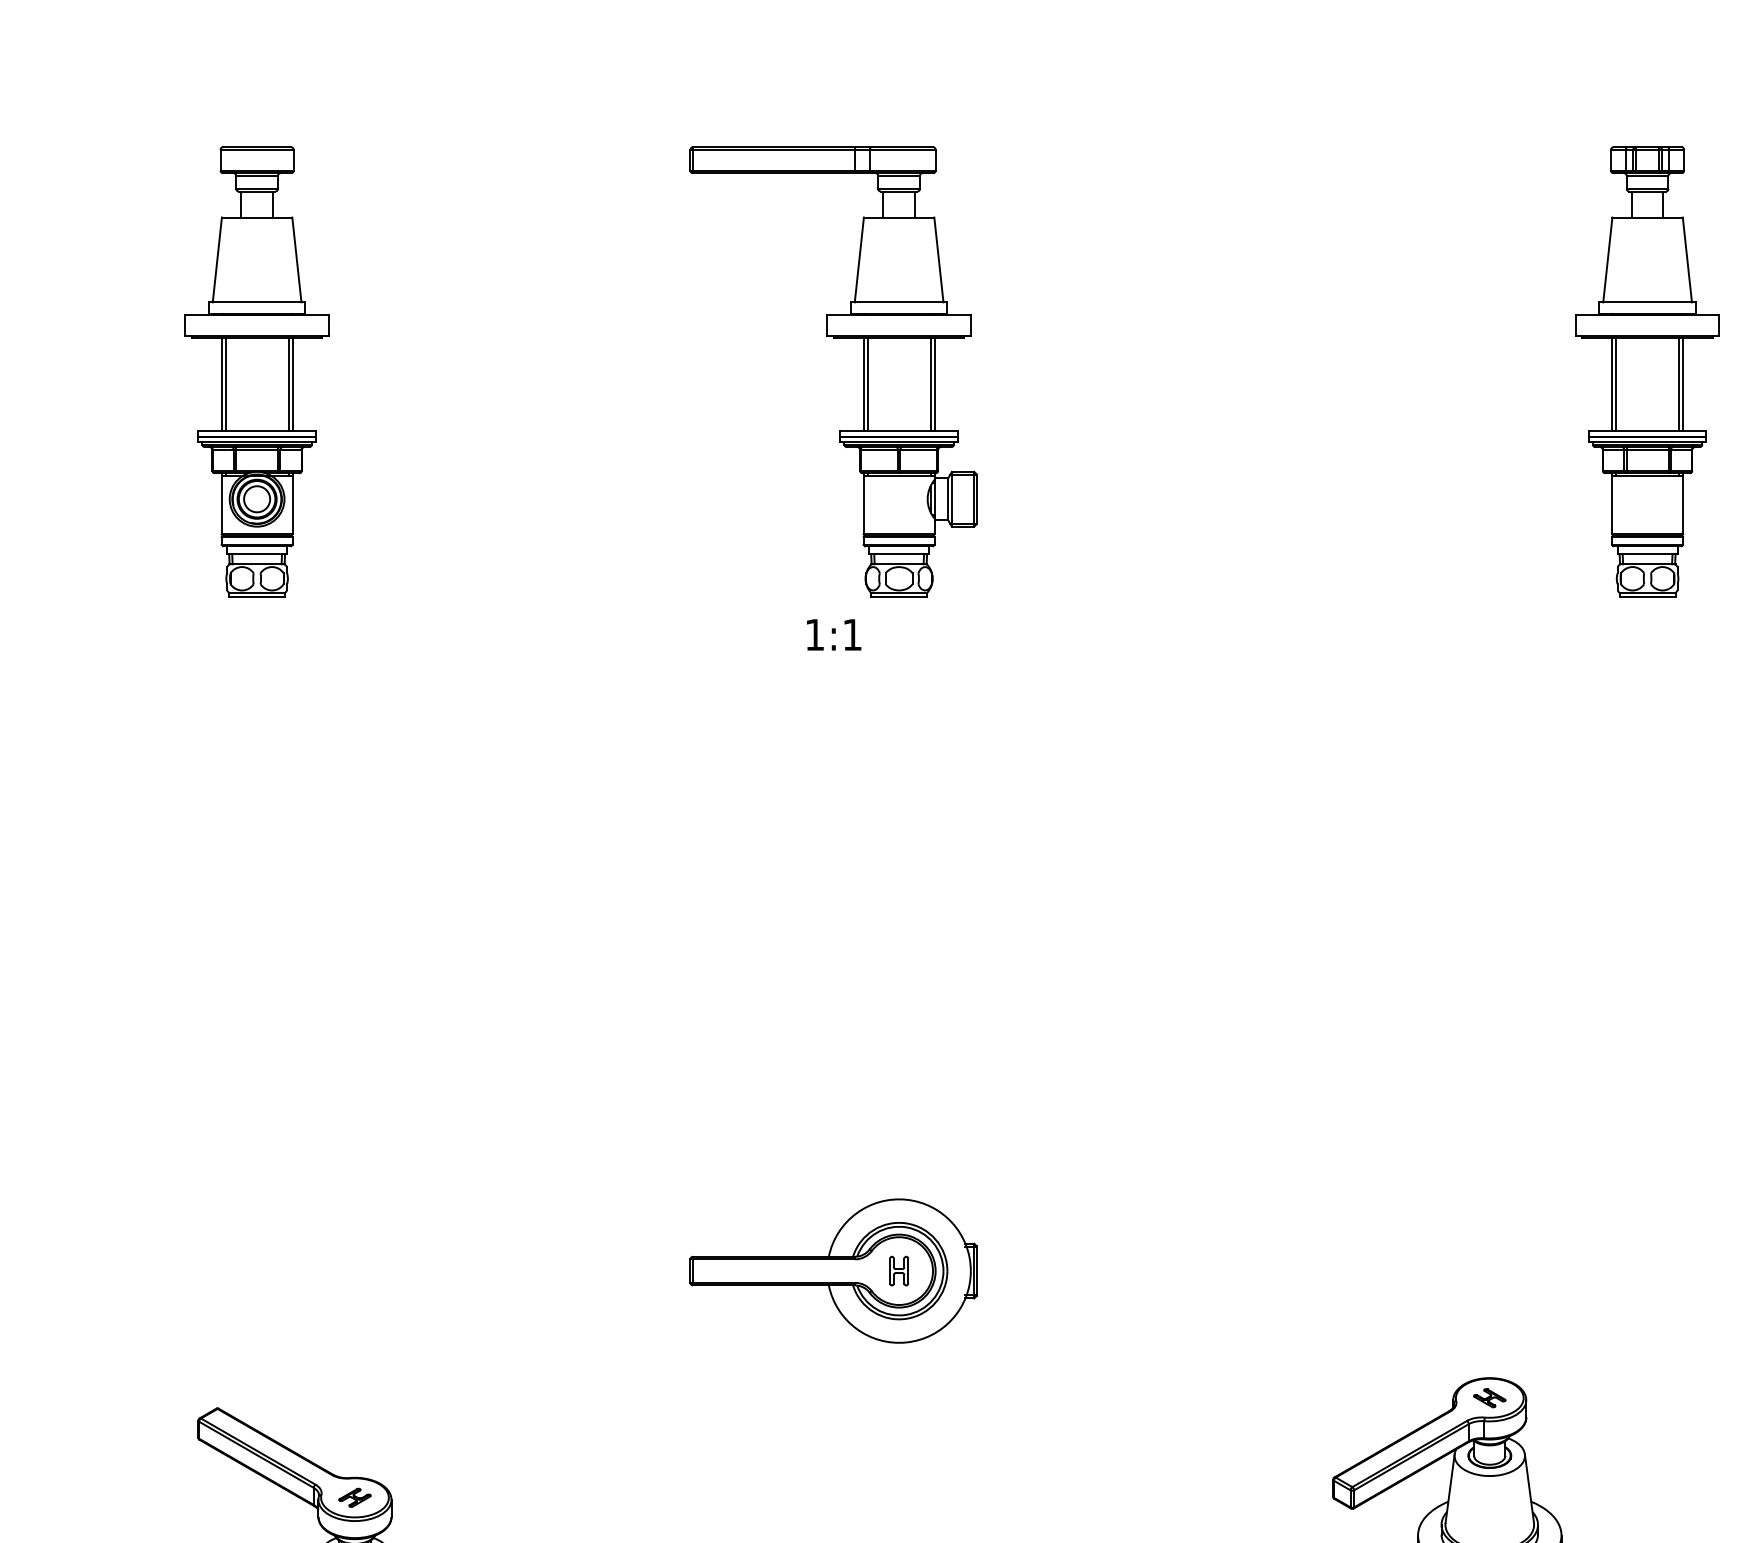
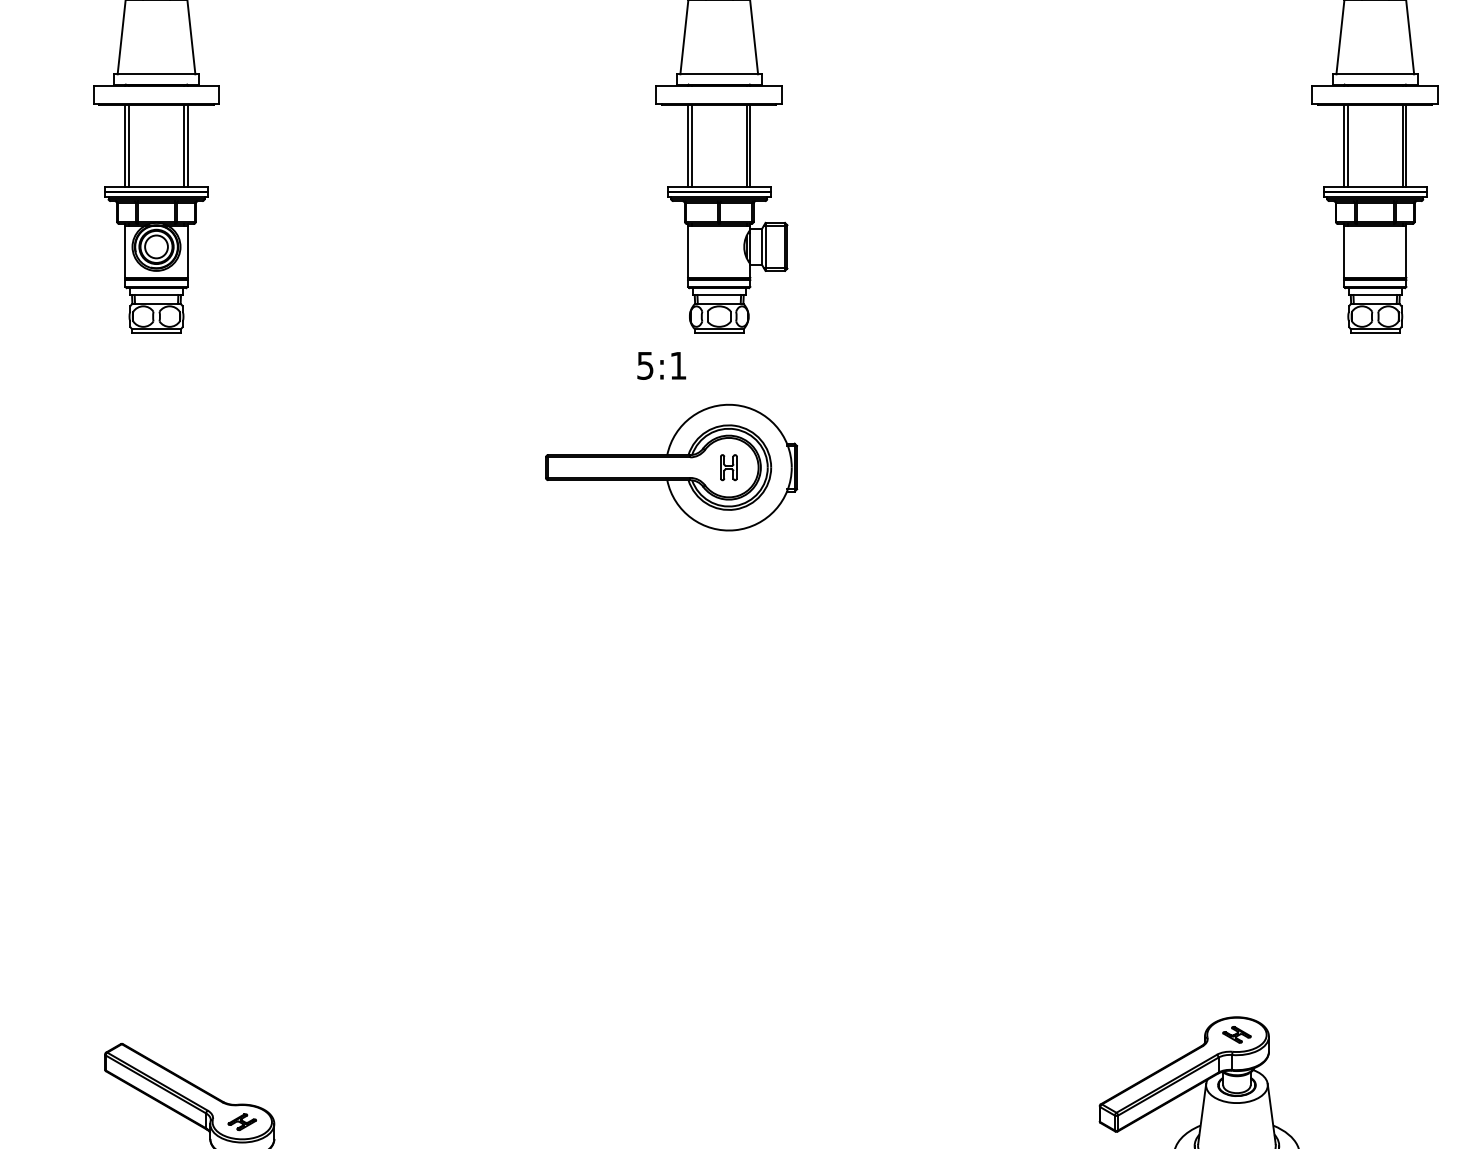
text: (814, 635) -> (645, 366), 1:1 -> 5:1
part: (833, 1270) -> (671, 467), moved

